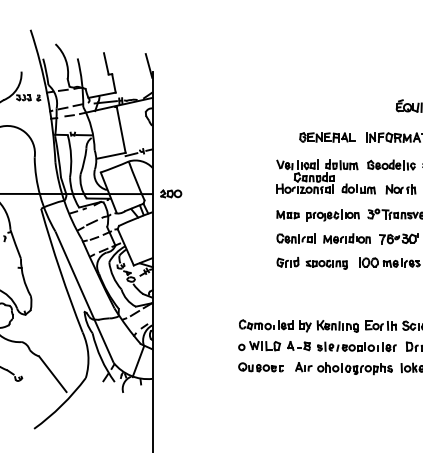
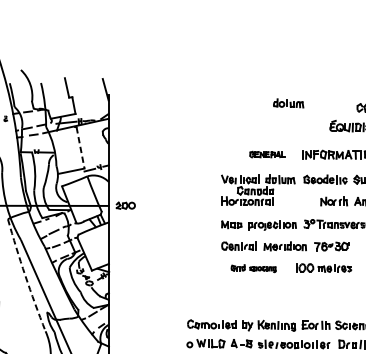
line: (121, 130) -> (80, 148), solid -> dashed
part: (327, 137) -> (267, 154), size x0.7
part: (358, 188) -> (288, 102), moved
part: (311, 262) -> (253, 267), size x0.7
arc: (60, 271) -> (25, 276), solid -> dashed

